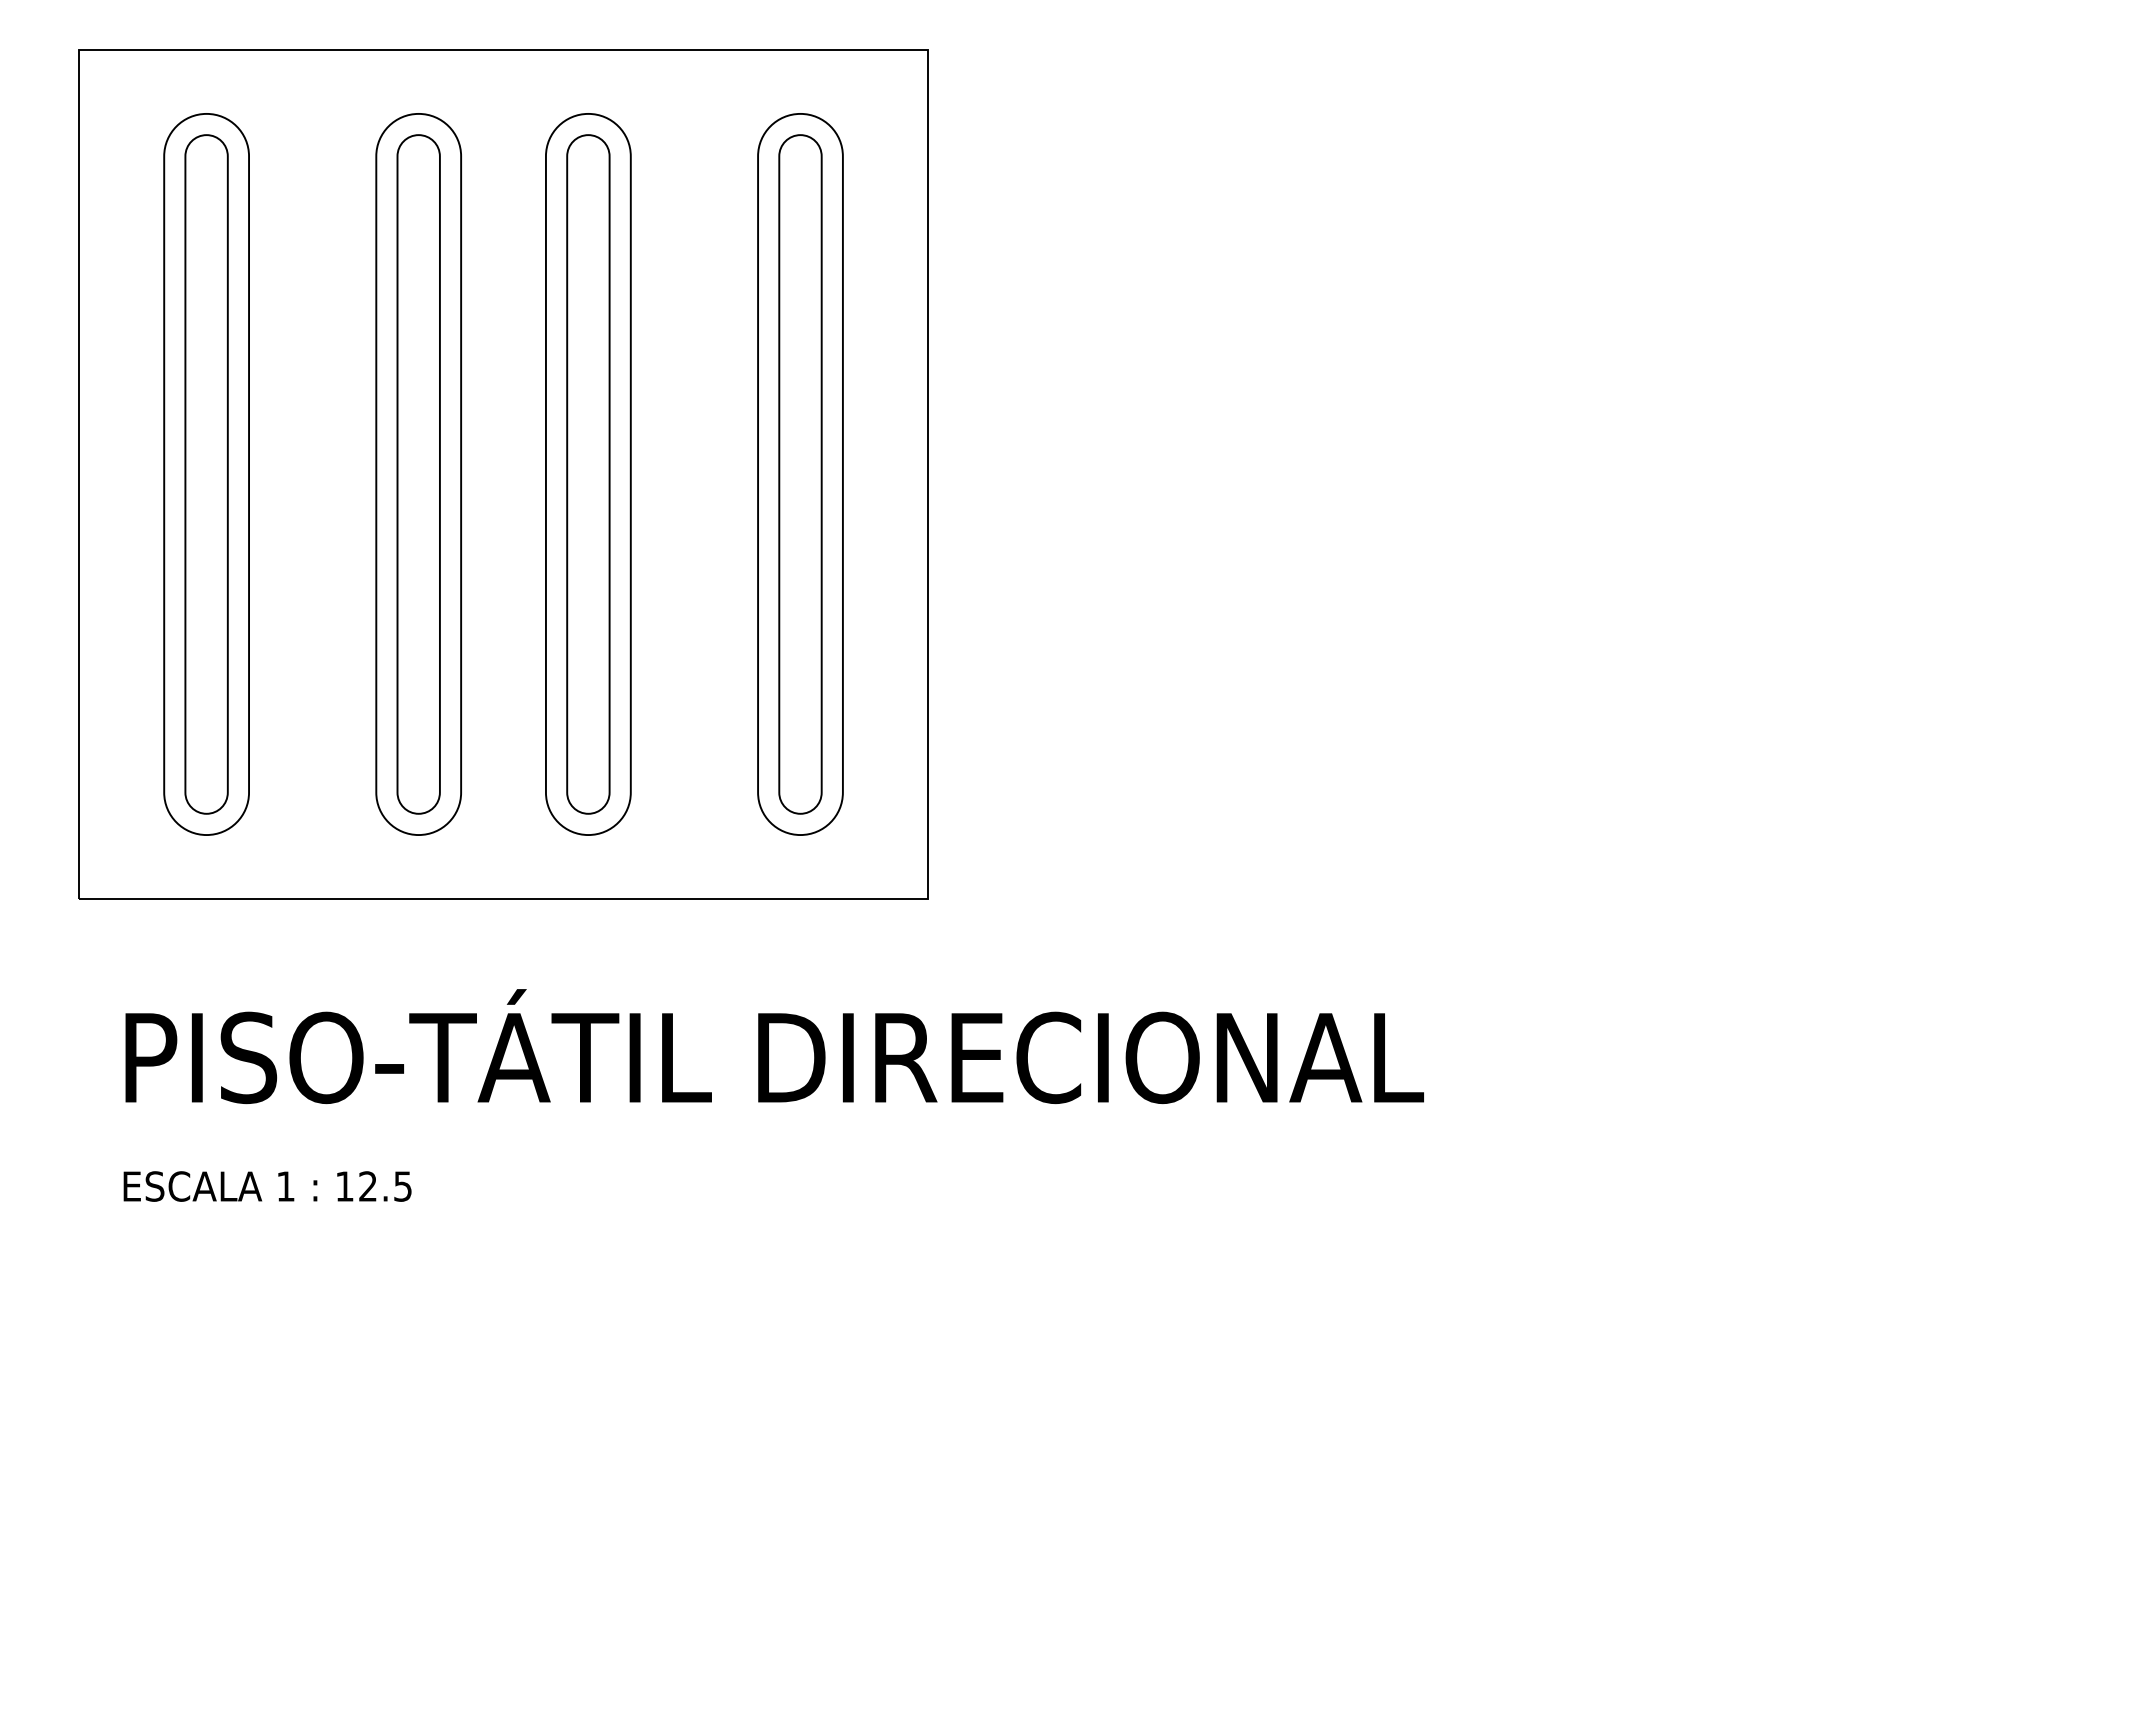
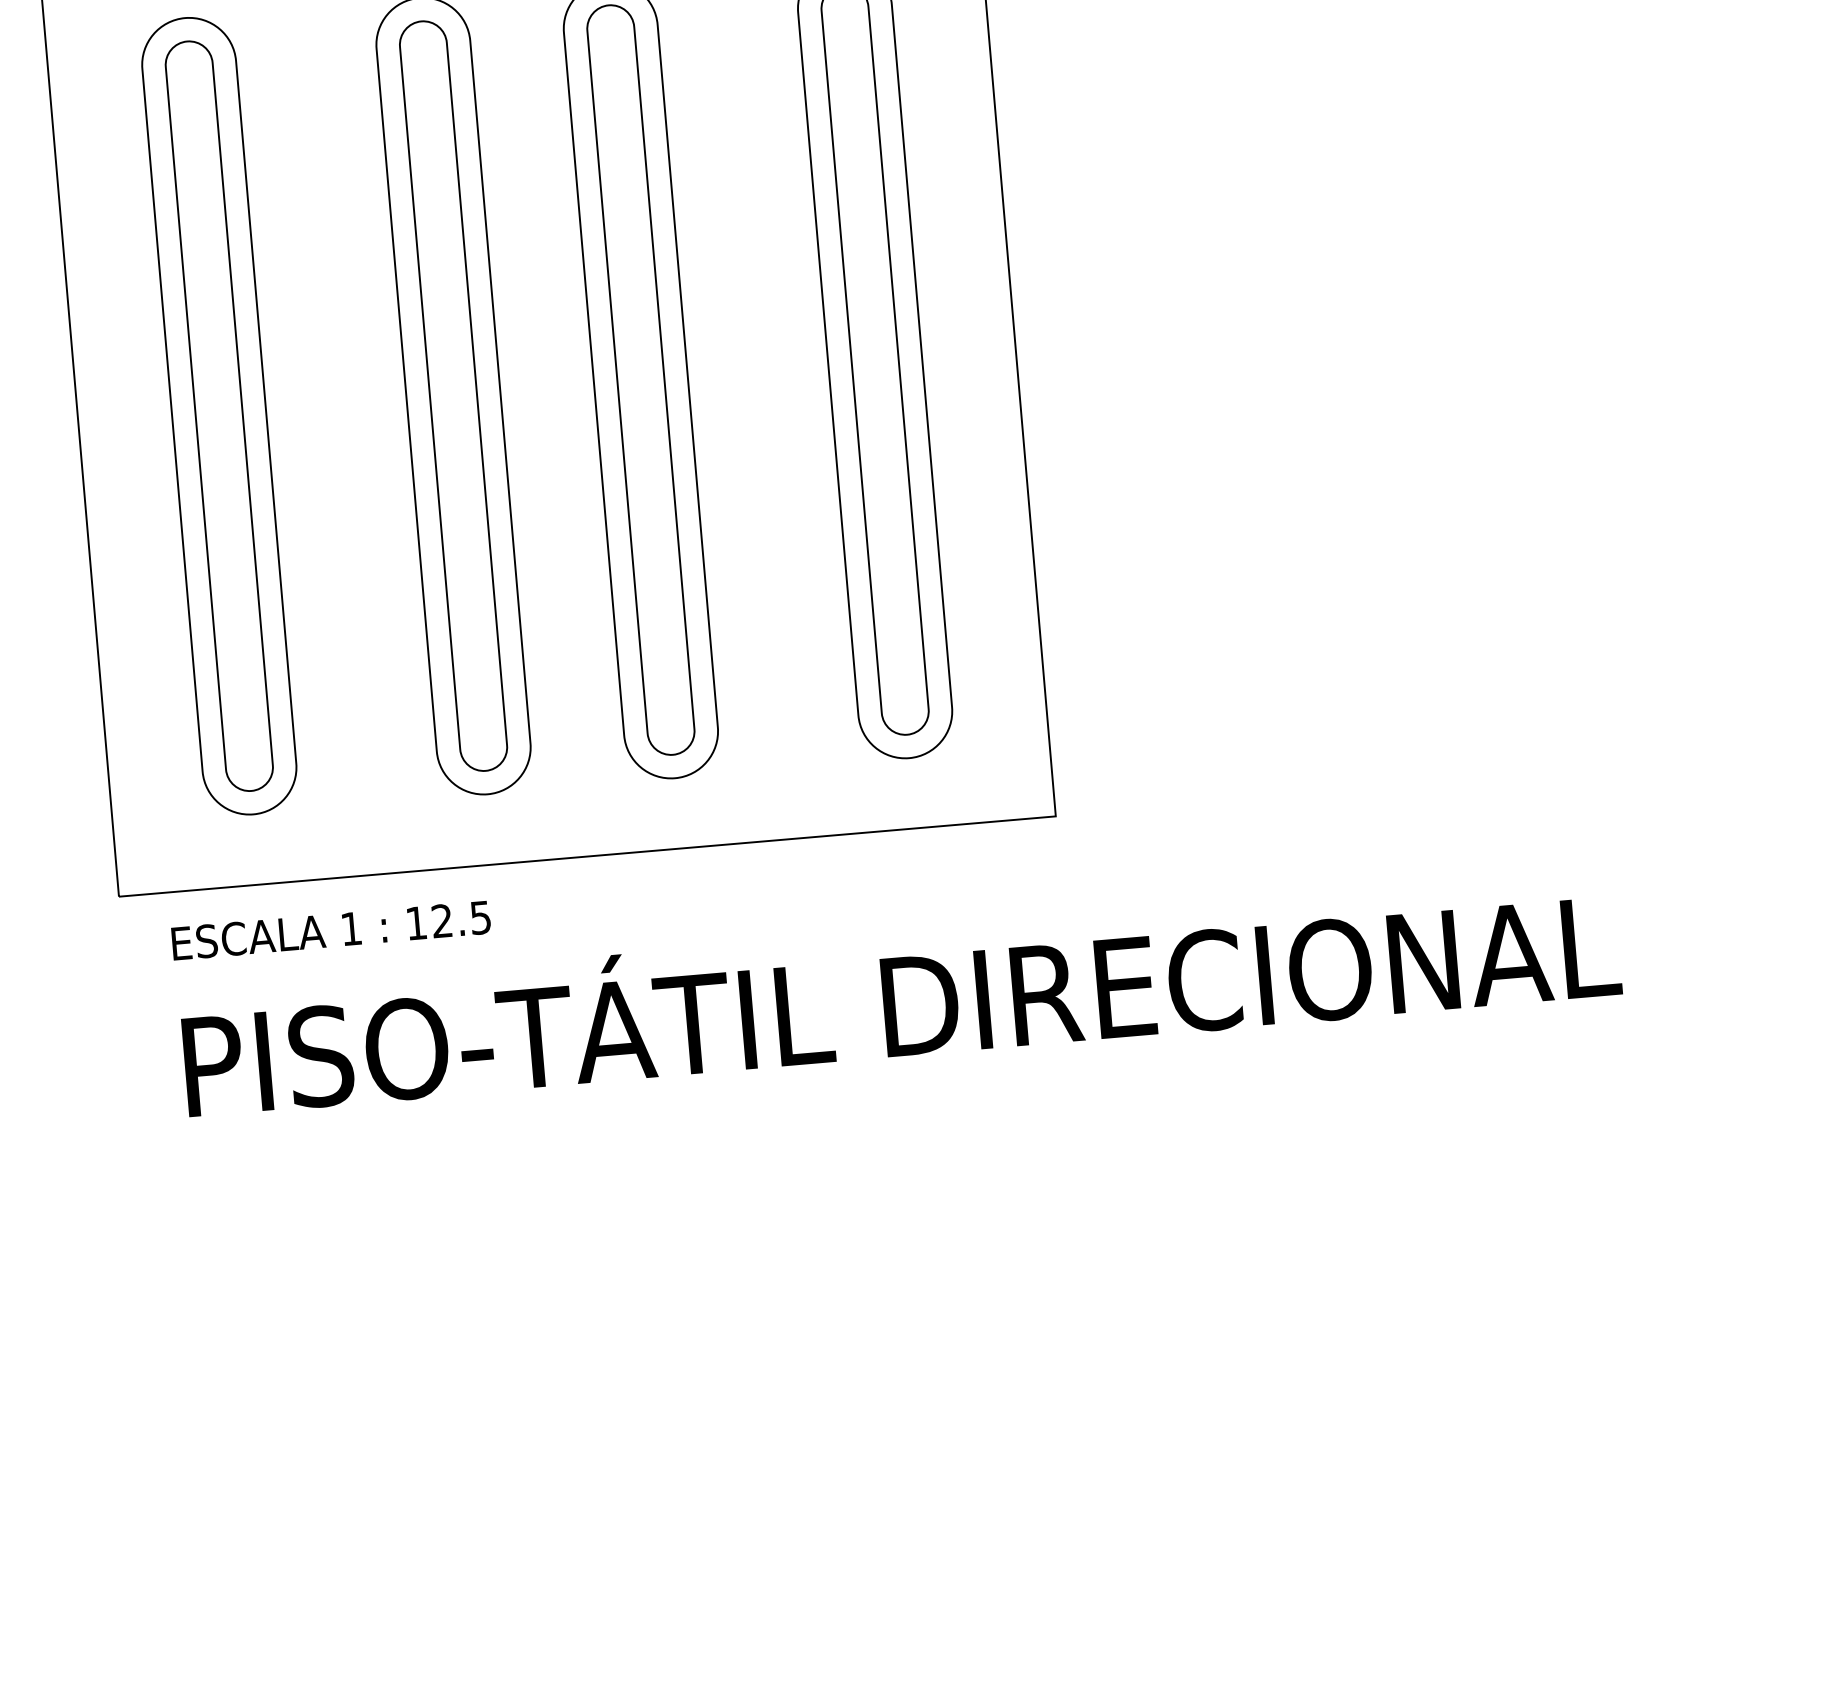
text: (267, 1186) -> (331, 930), moved

